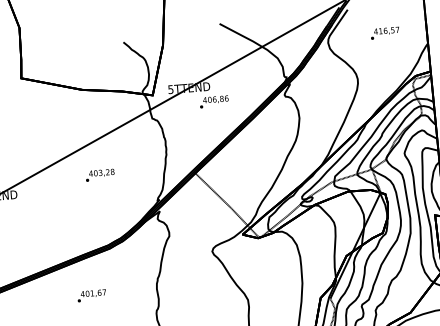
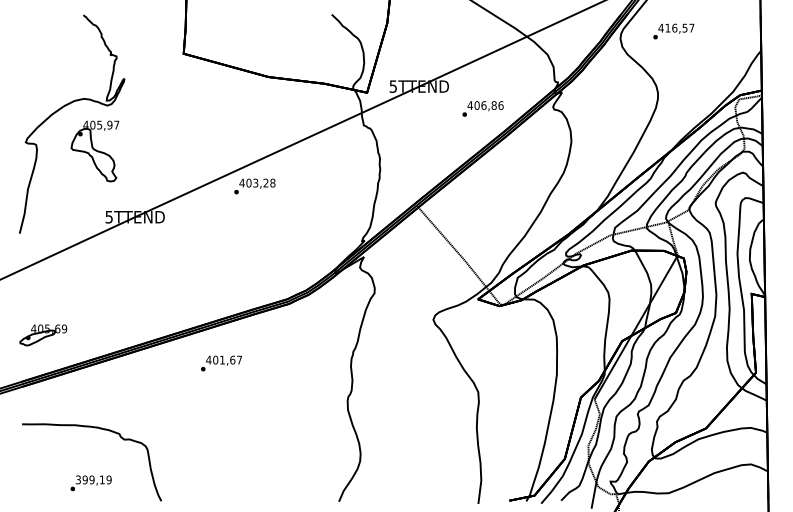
text: (384, 33) -> (673, 31), moved
text: (213, 101) -> (482, 108), moved
text: (99, 175) -> (254, 186), moved
text: (91, 295) -> (221, 363), moved

